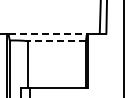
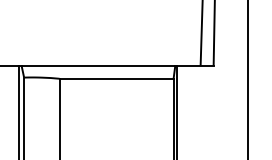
line: (48, 34) -> (100, 65), dashed -> solid
line: (56, 41) -> (115, 79), dashed -> solid

